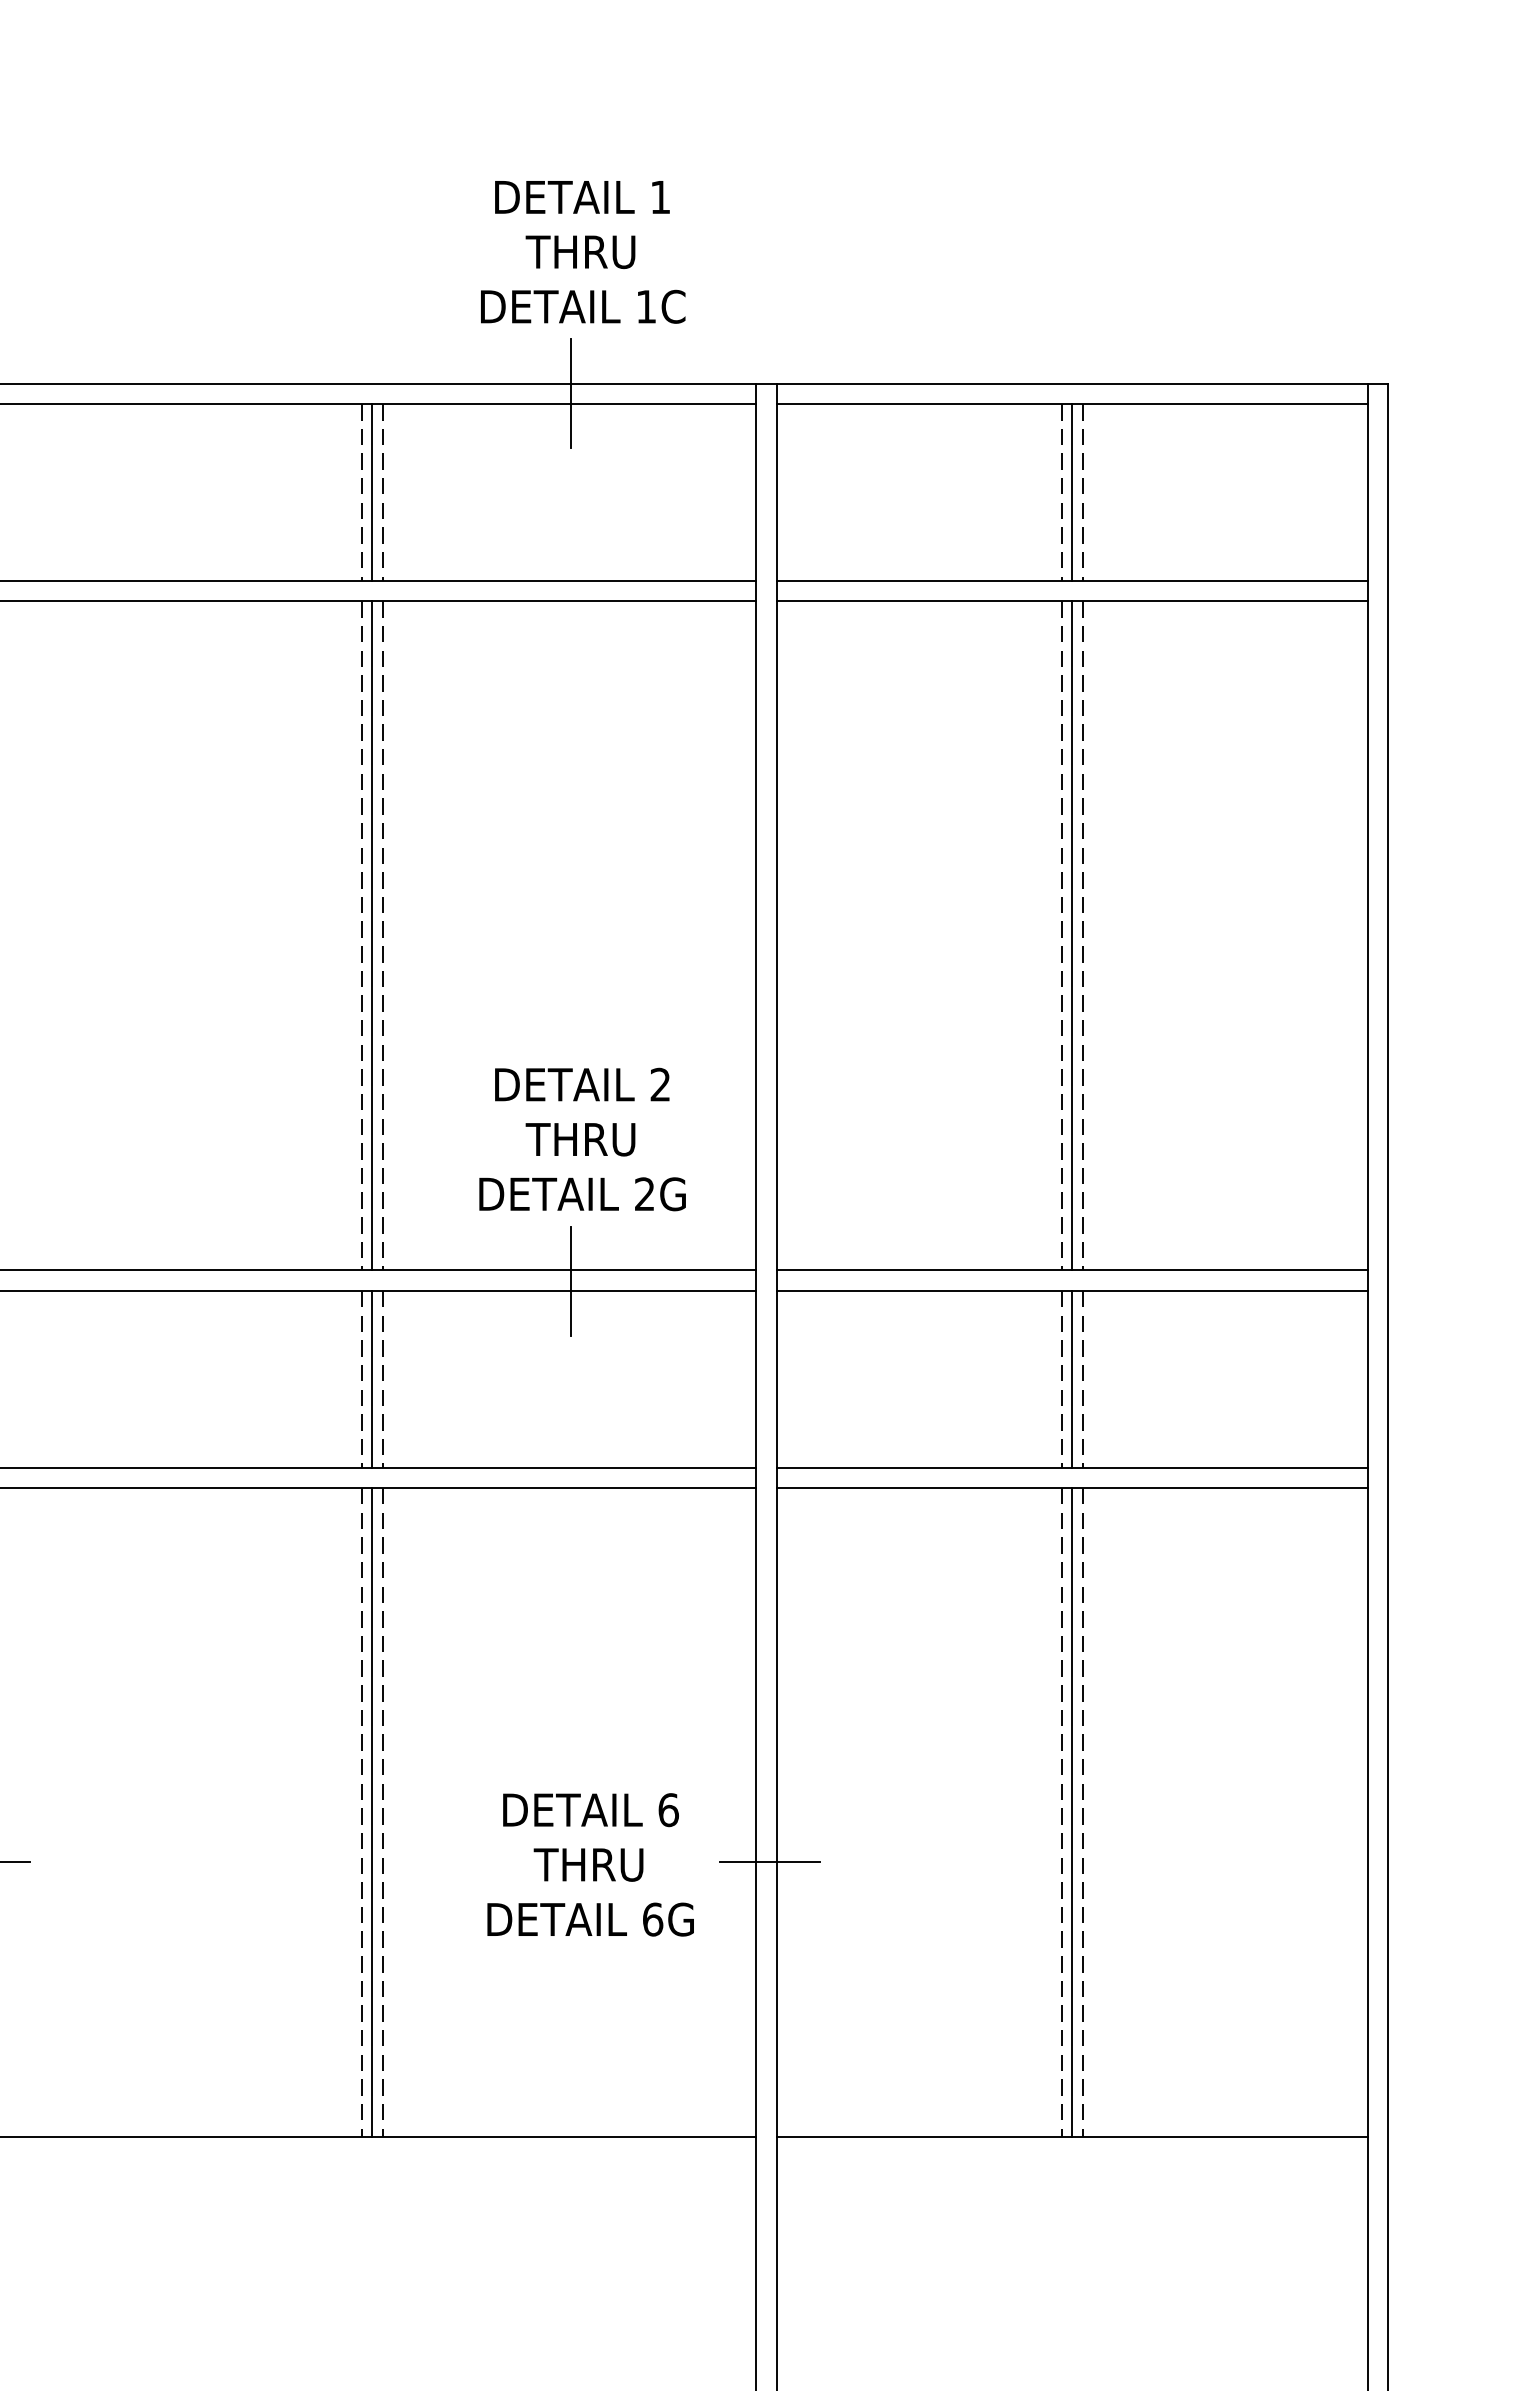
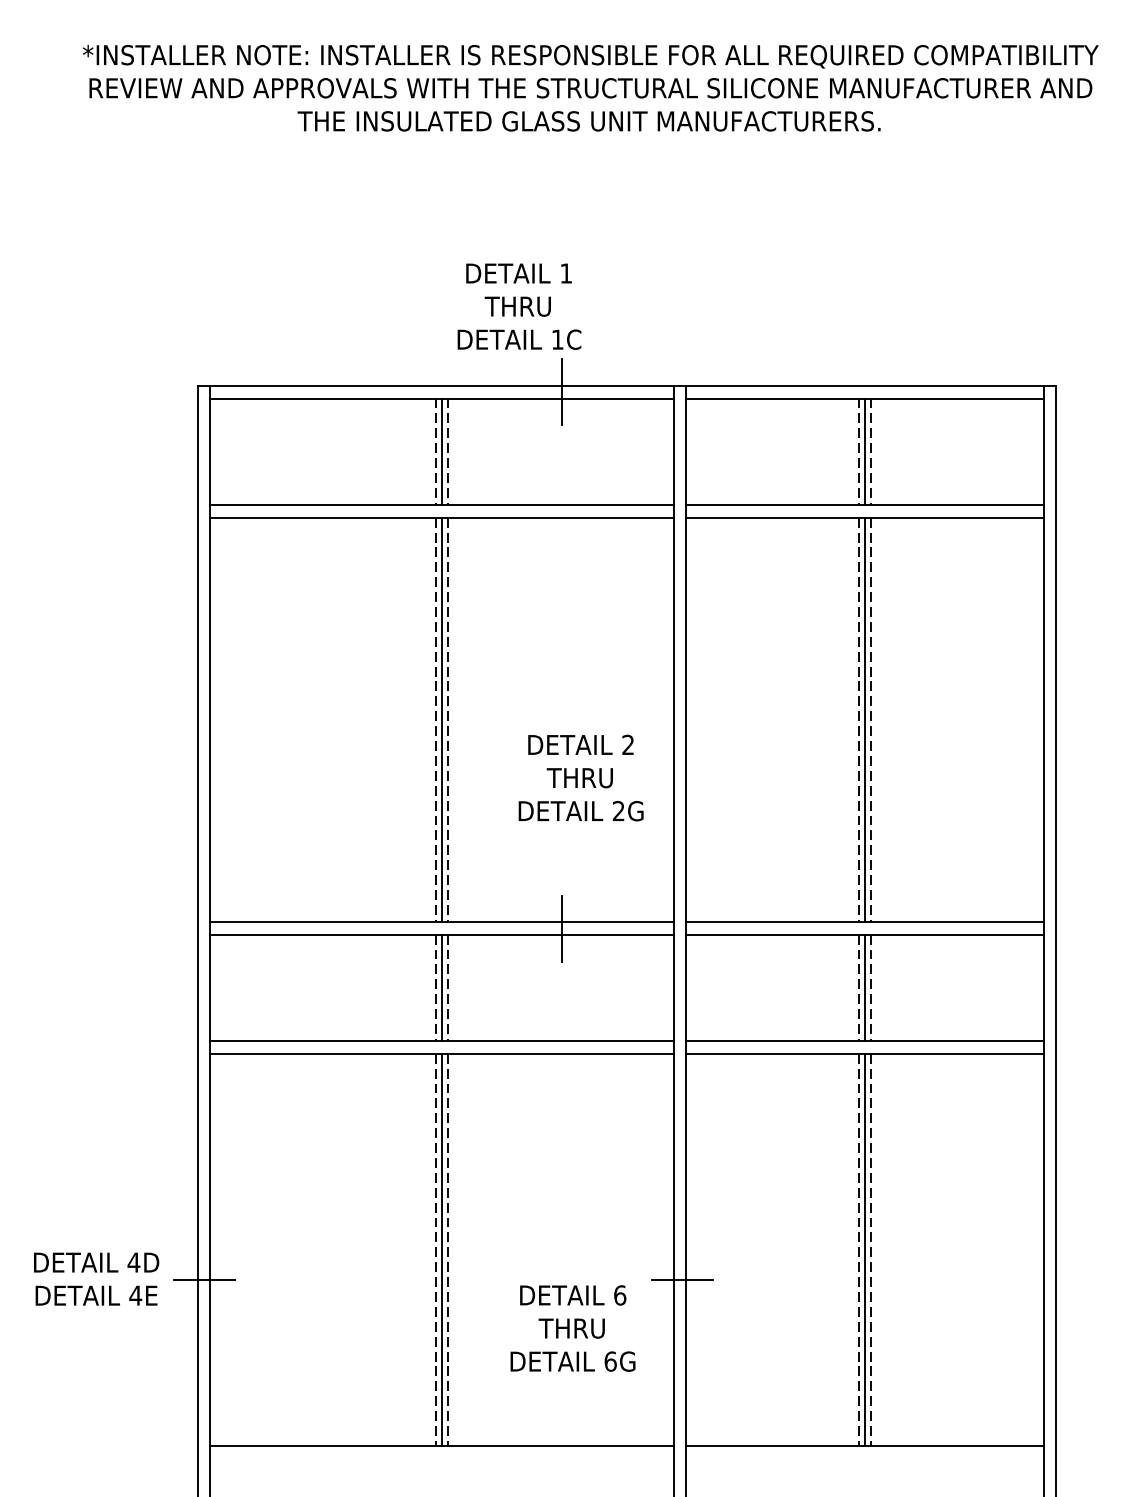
text: (583, 251) -> (519, 306), moved
text: (581, 1138) -> (580, 777), moved
text: (589, 1864) -> (572, 1328), moved

